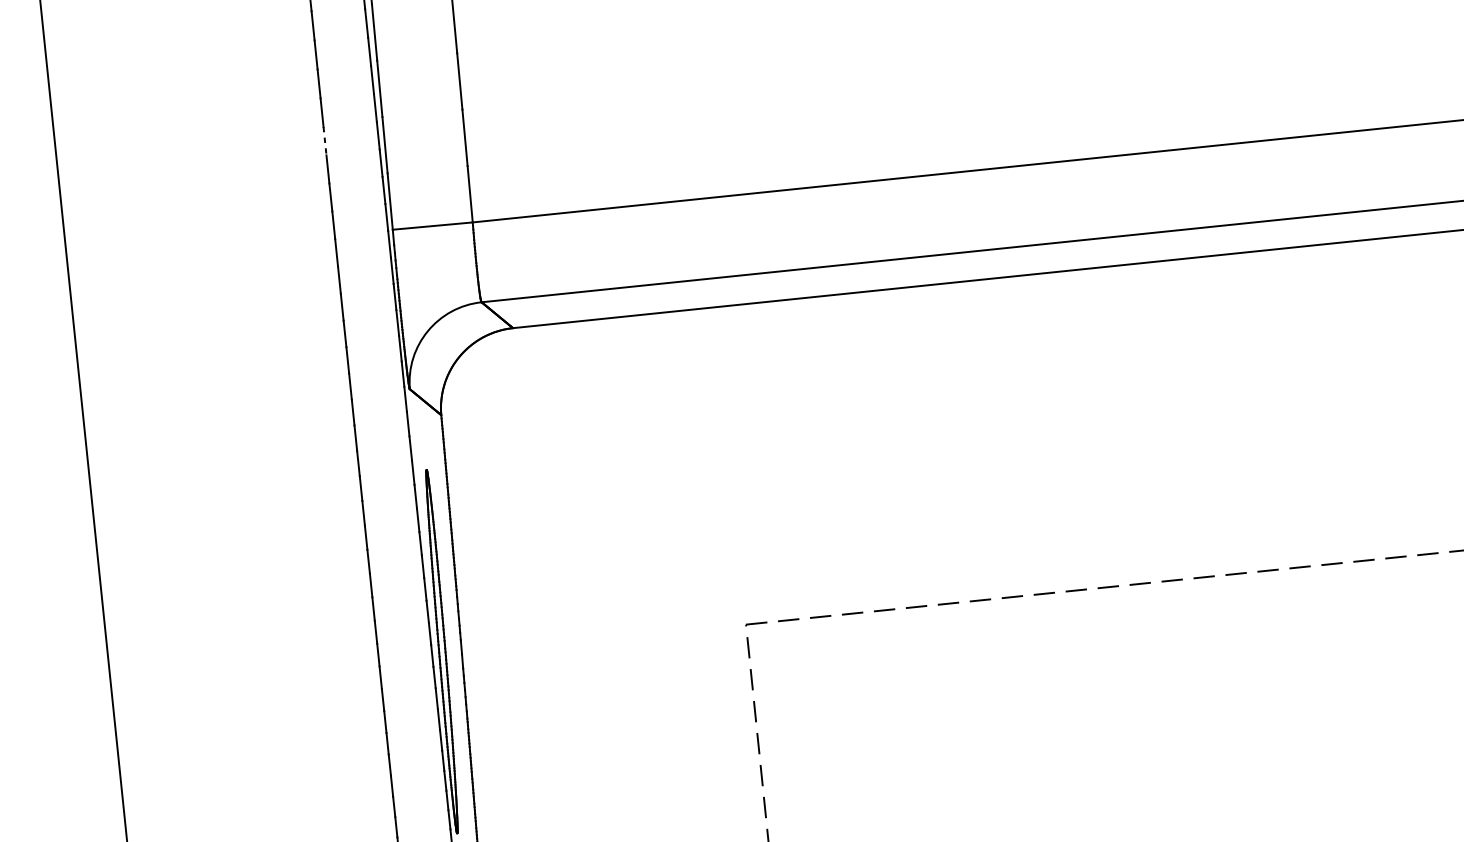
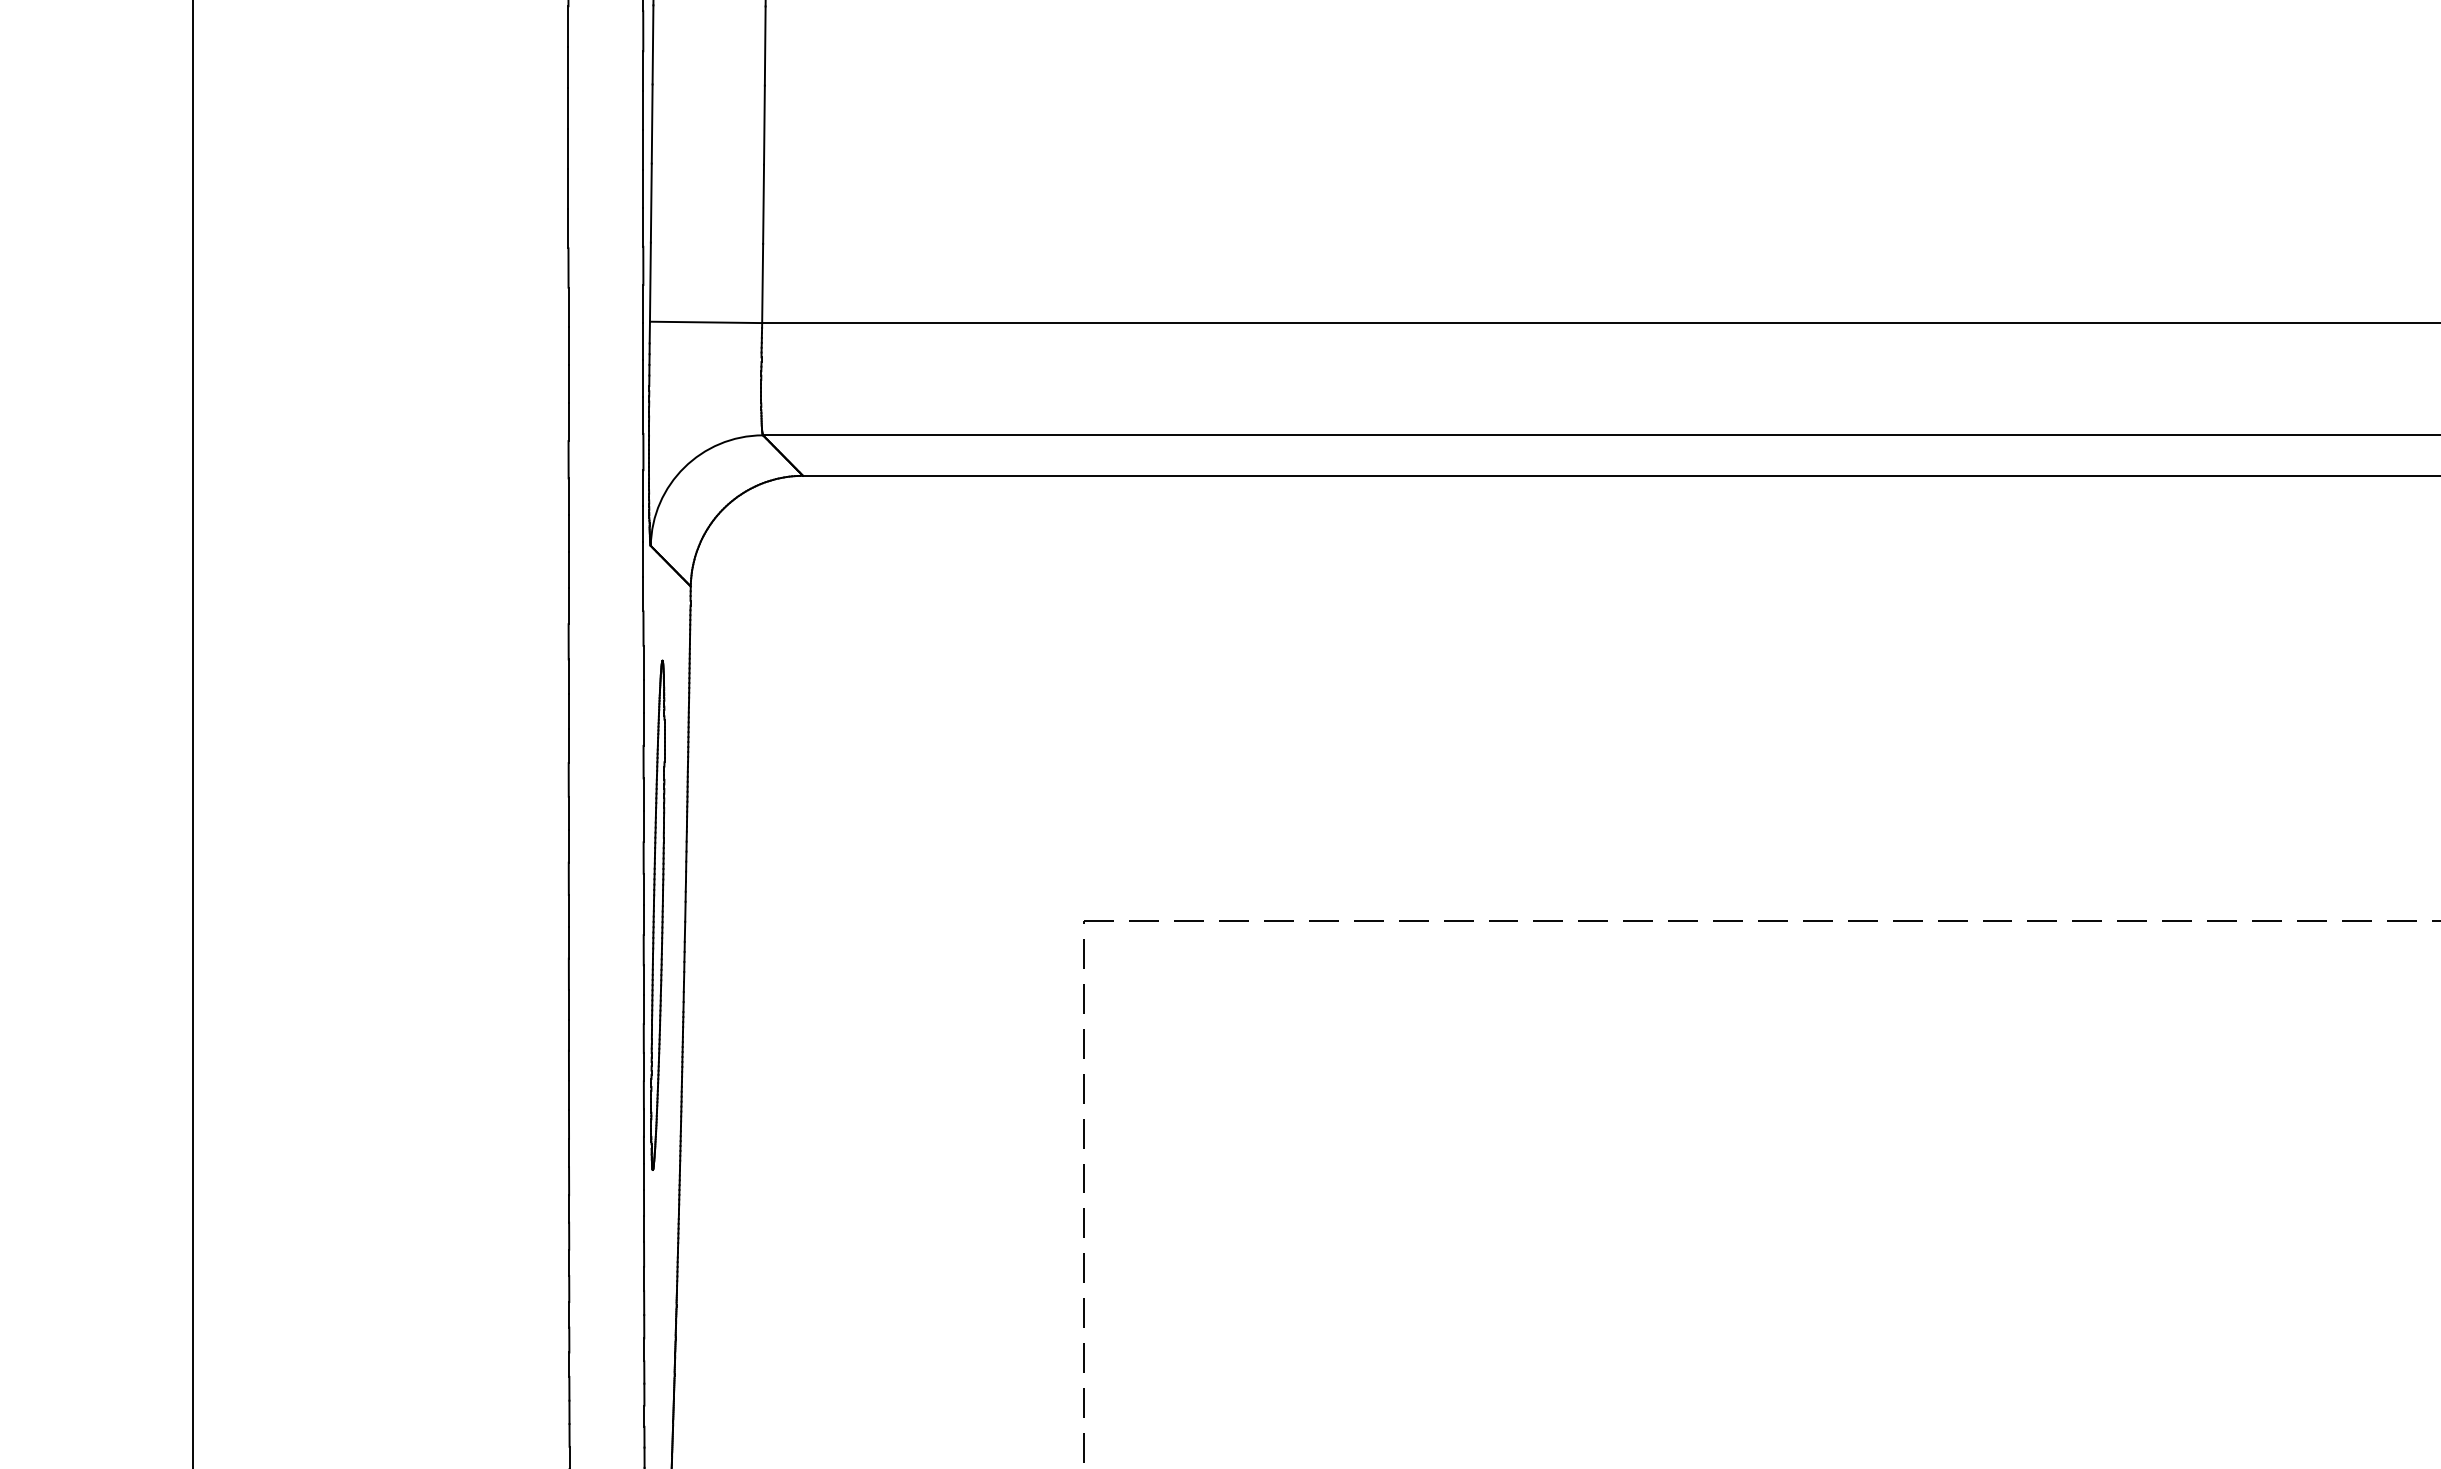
line: (325, 140) -> (568, 188), dashed -> solid

